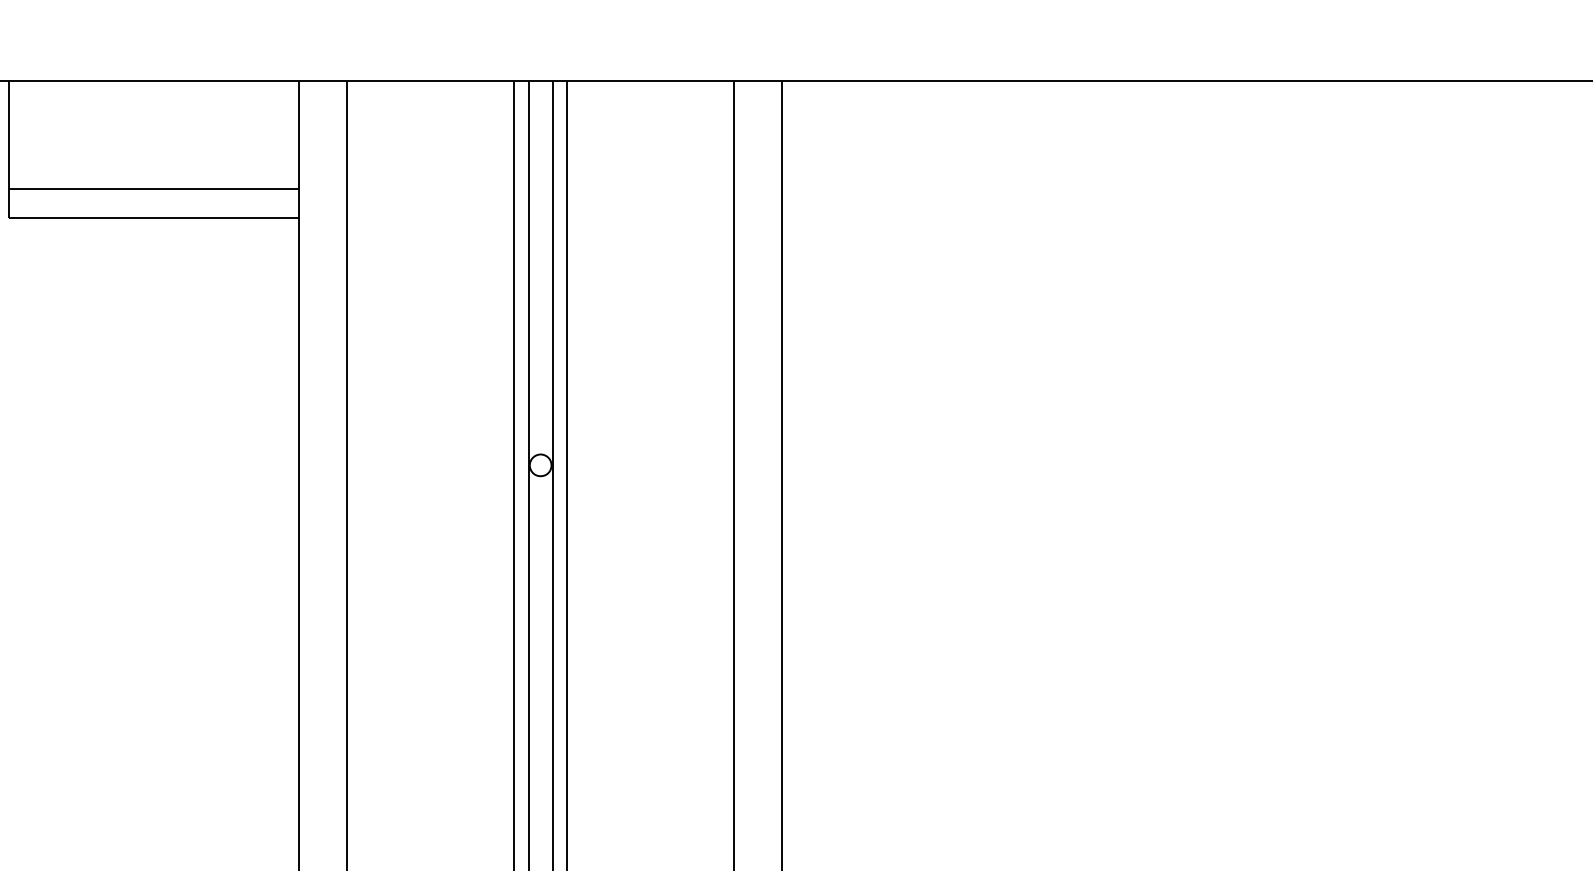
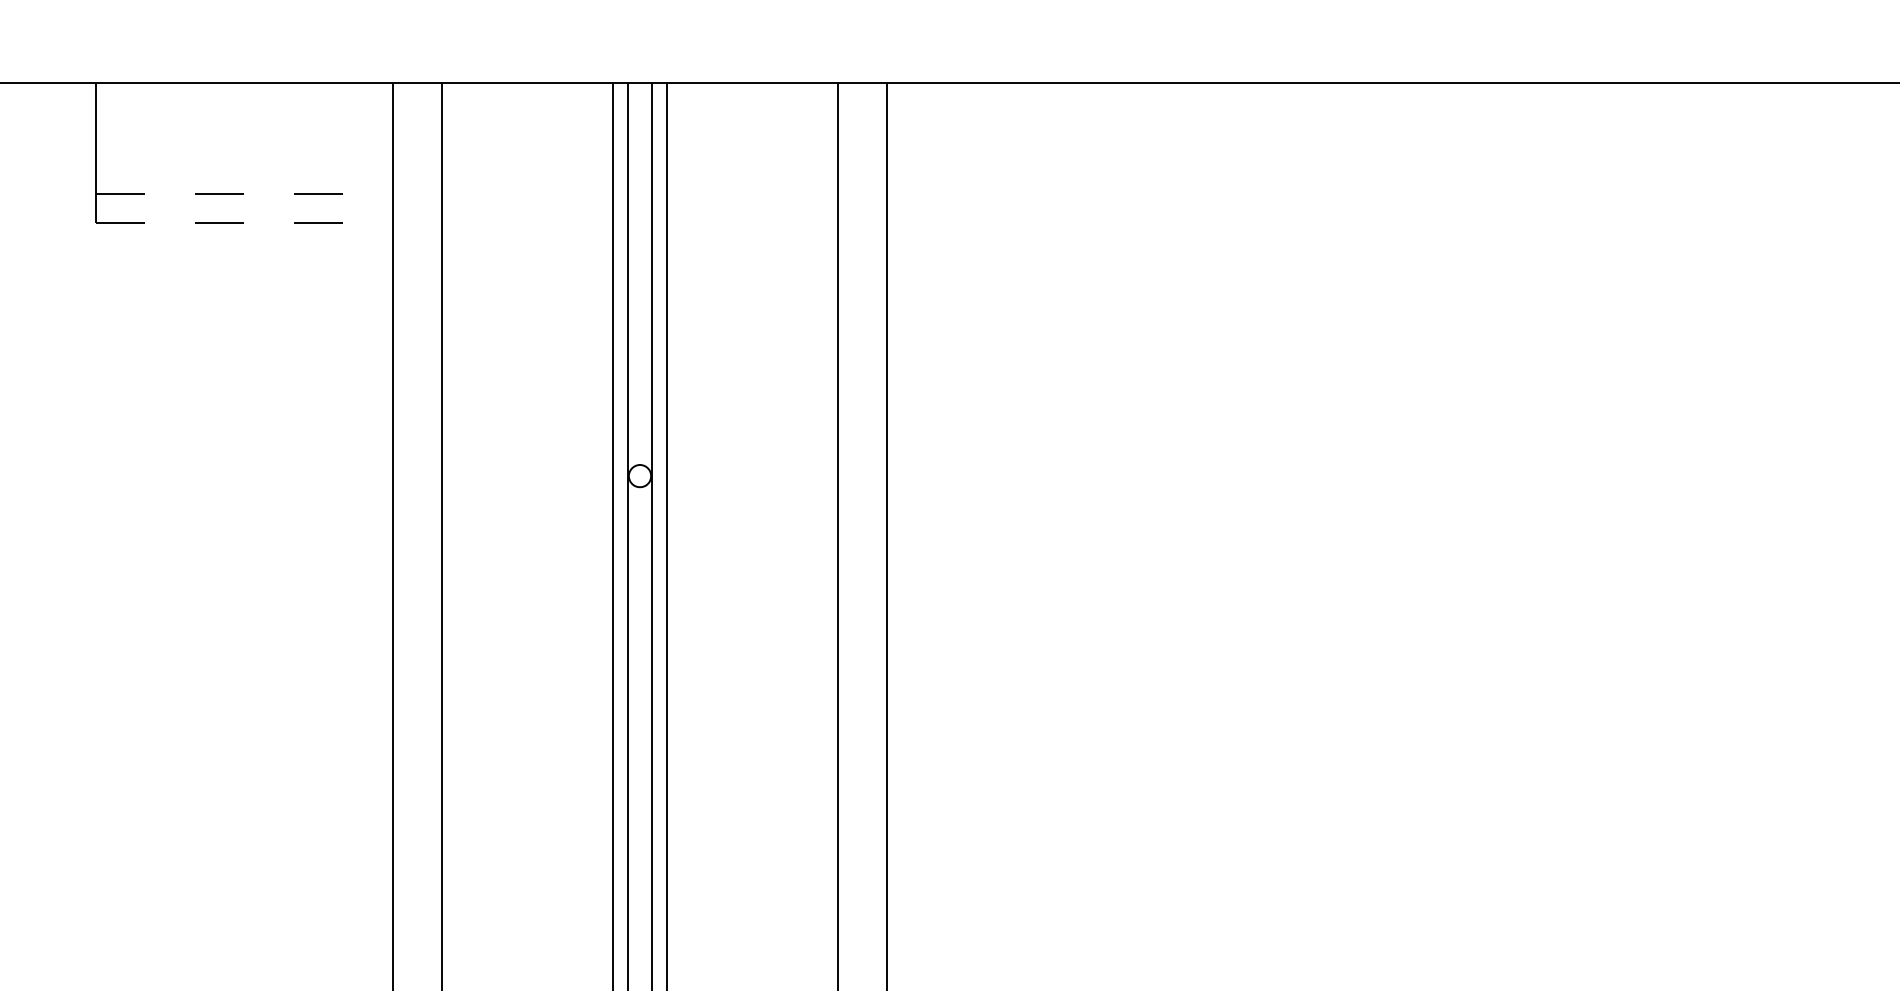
line: (154, 189) -> (244, 193), solid -> dashed
line: (154, 217) -> (244, 222), solid -> dashed

